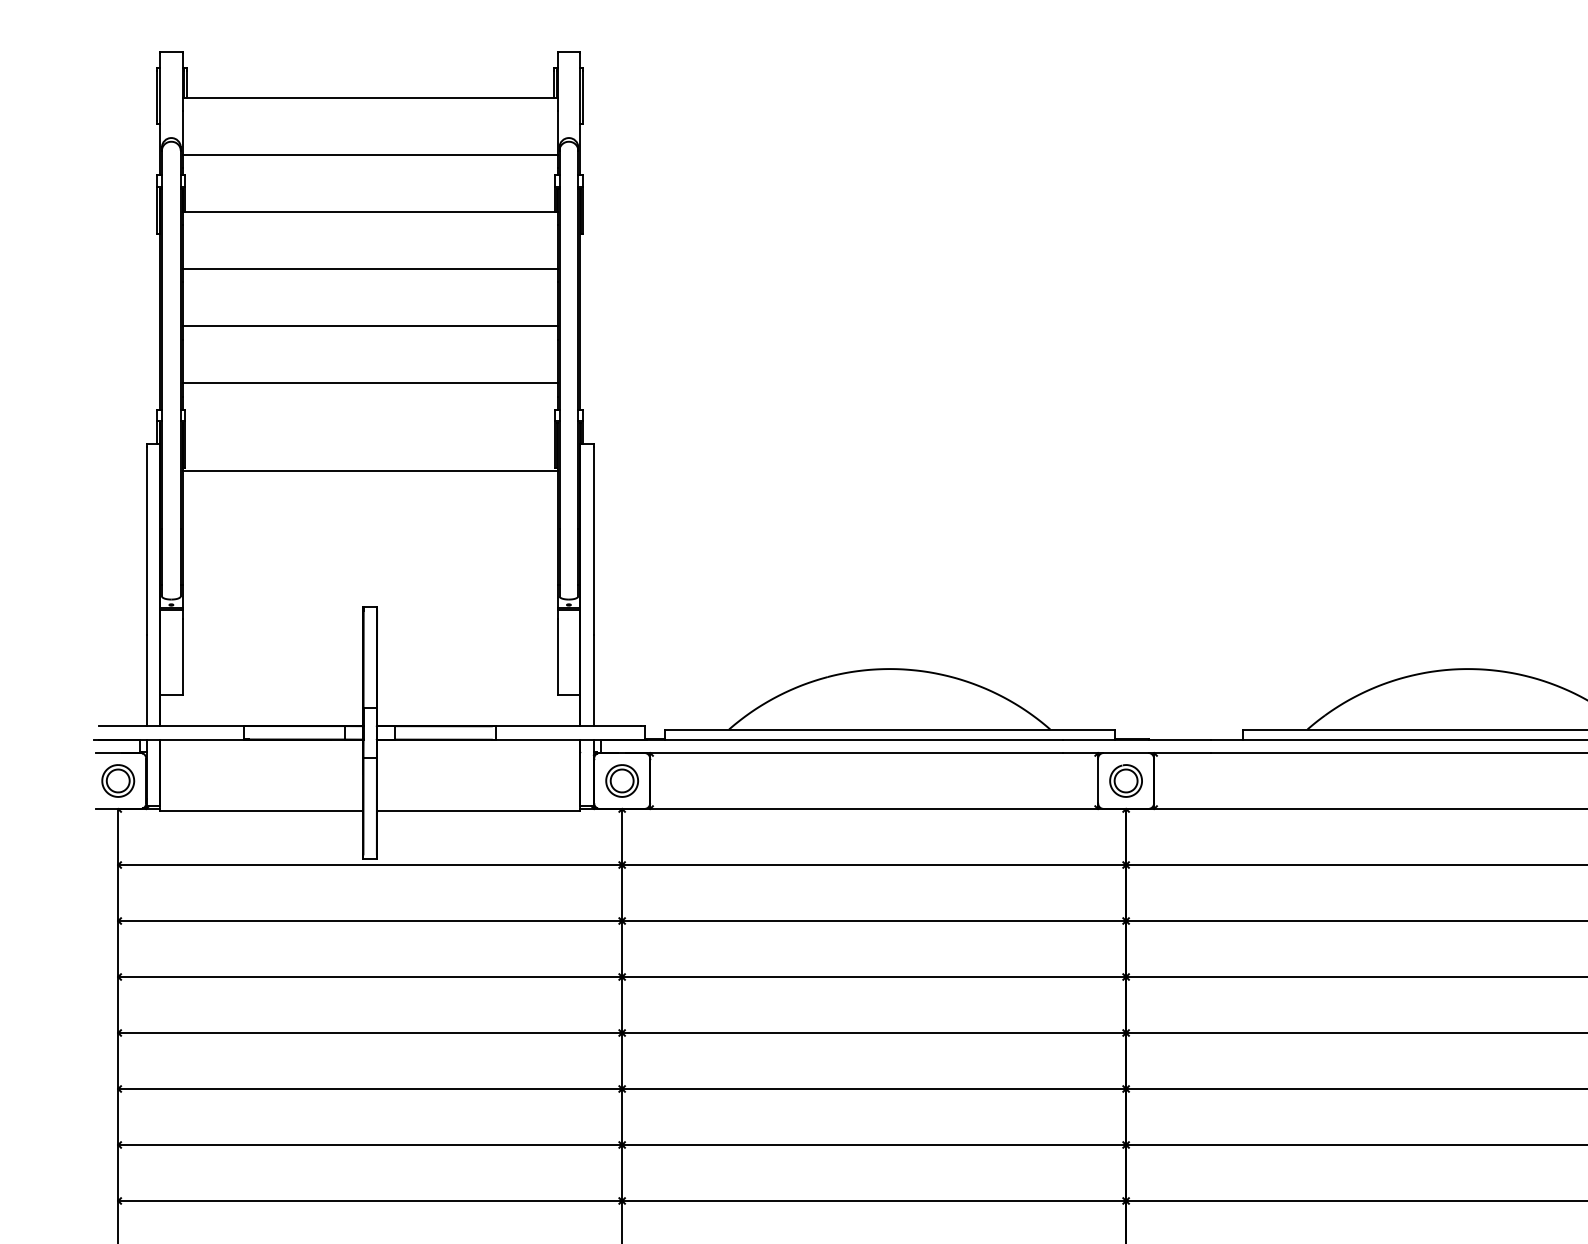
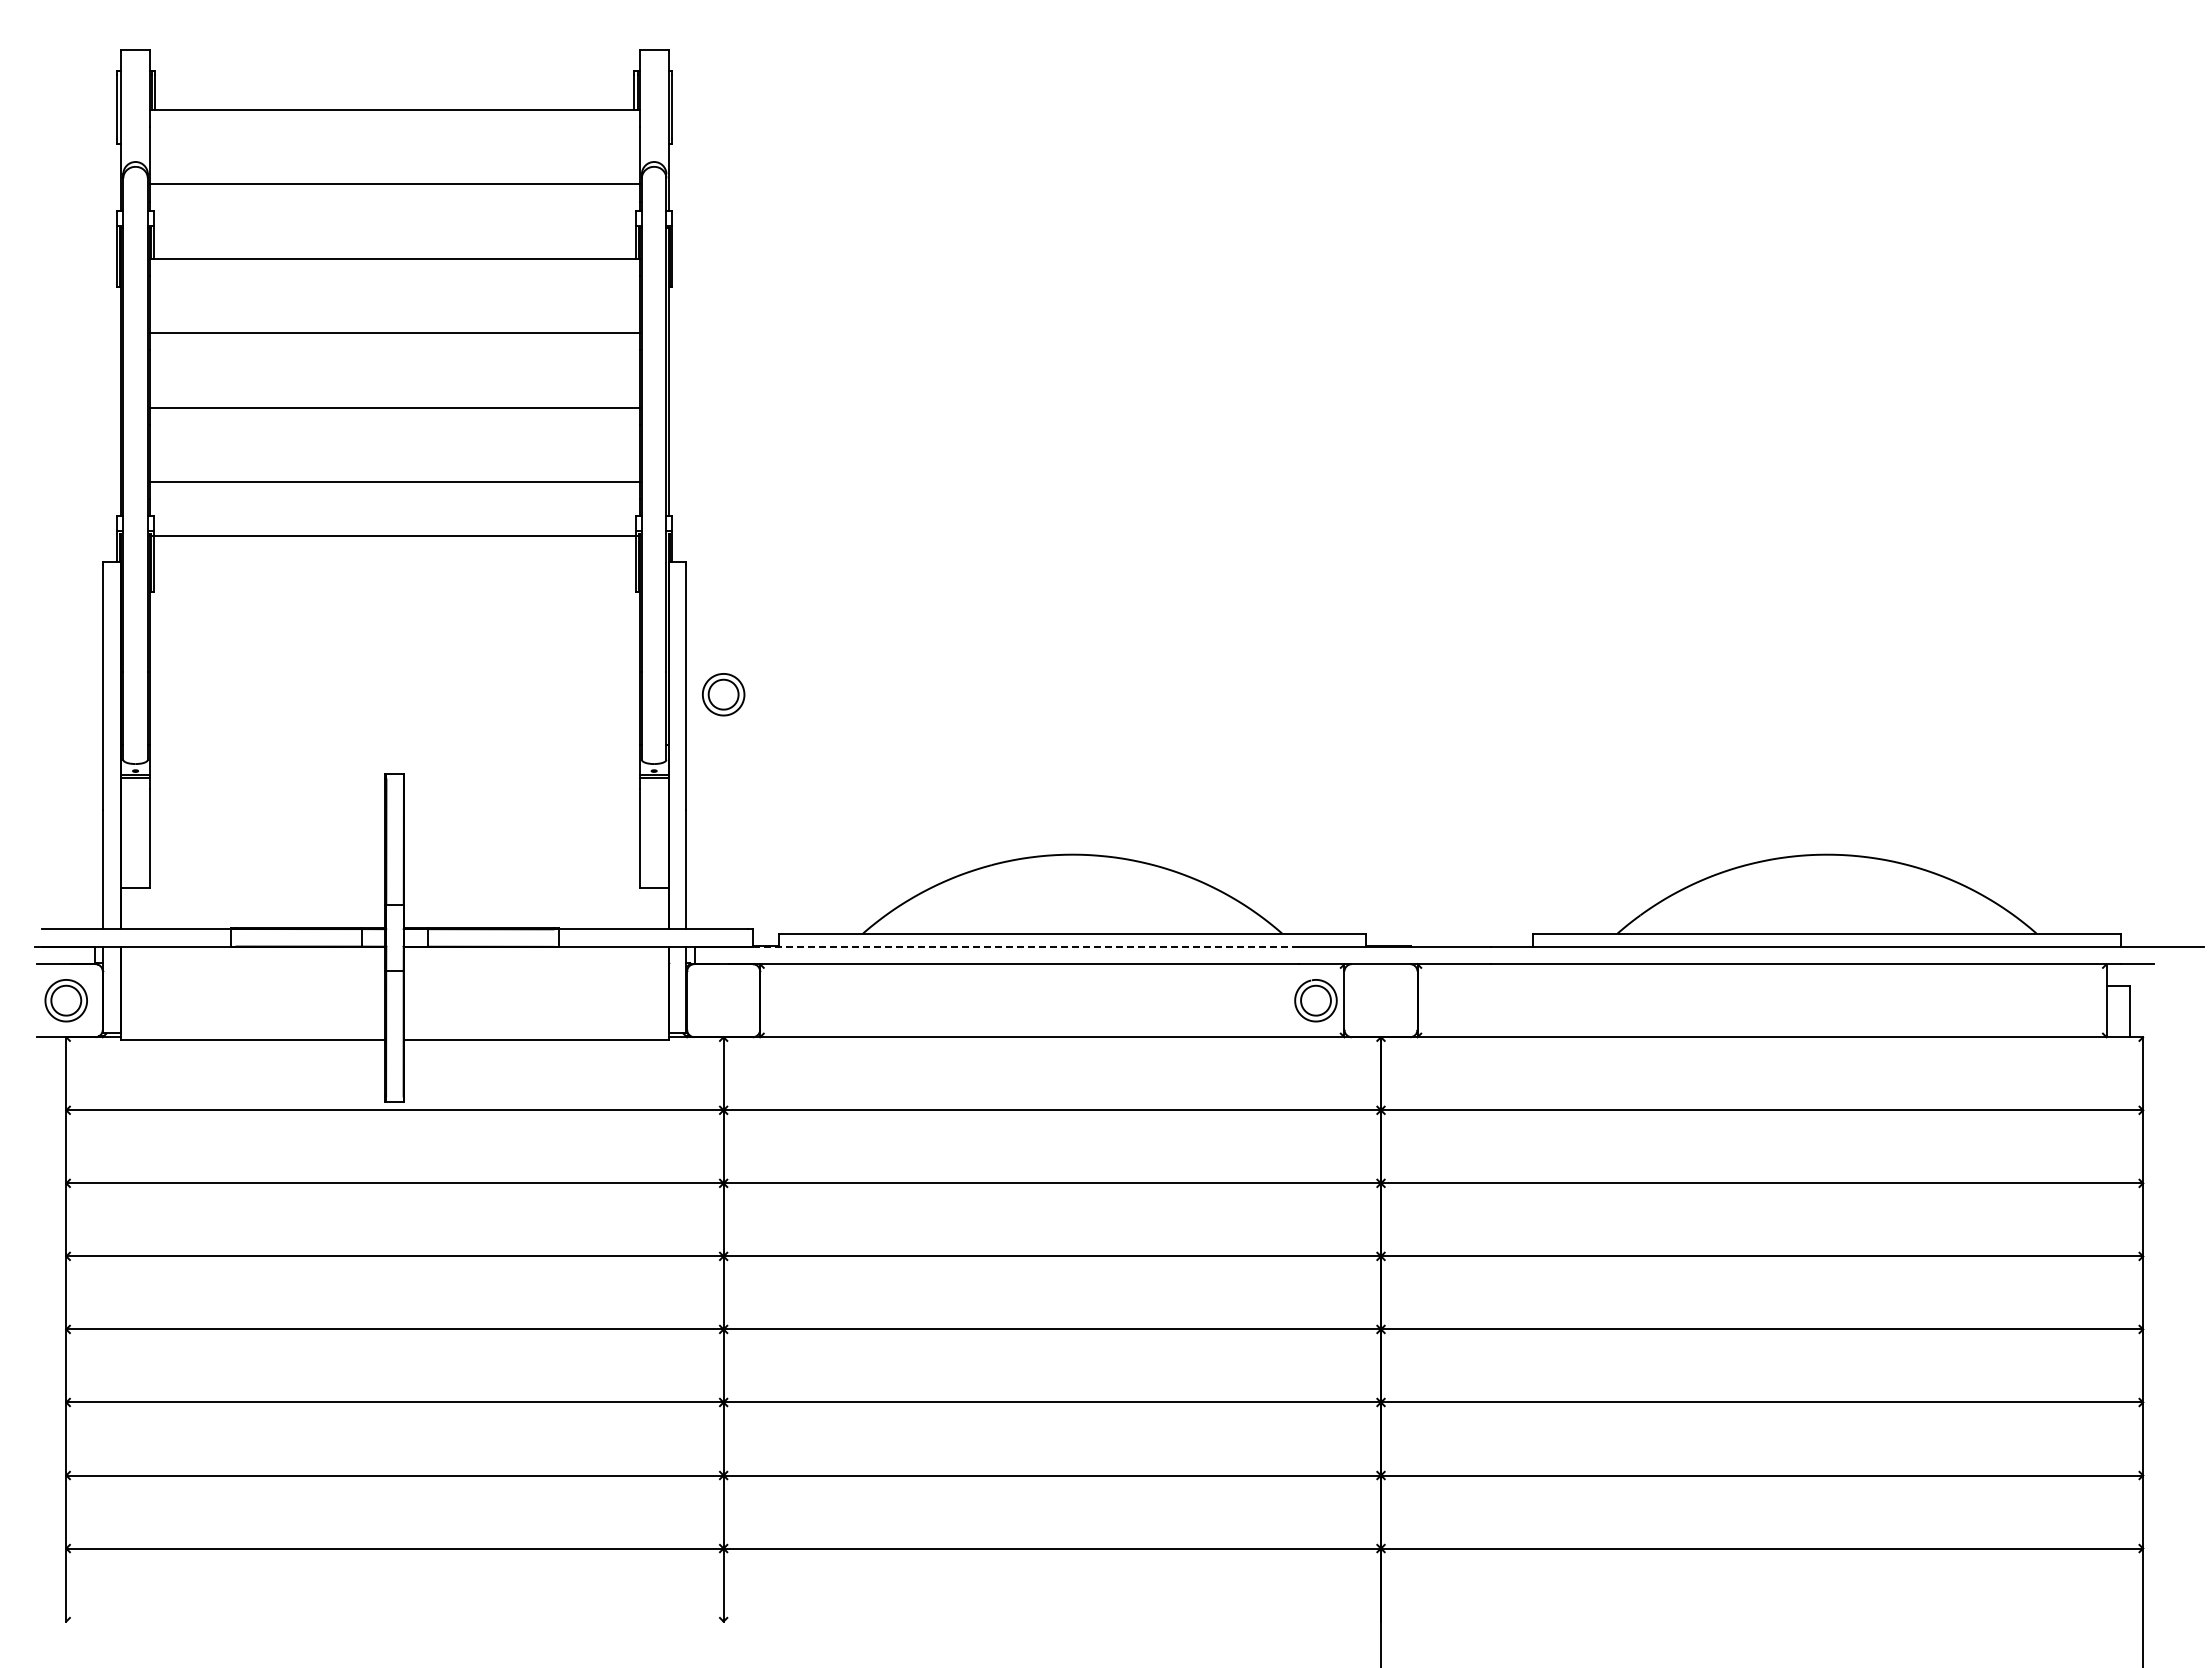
line: (369, 471) -> (394, 536), moved
line: (855, 739) -> (1027, 946), solid -> dashed
part: (622, 780) -> (723, 694), moved
part: (1125, 780) -> (1315, 1000), moved

